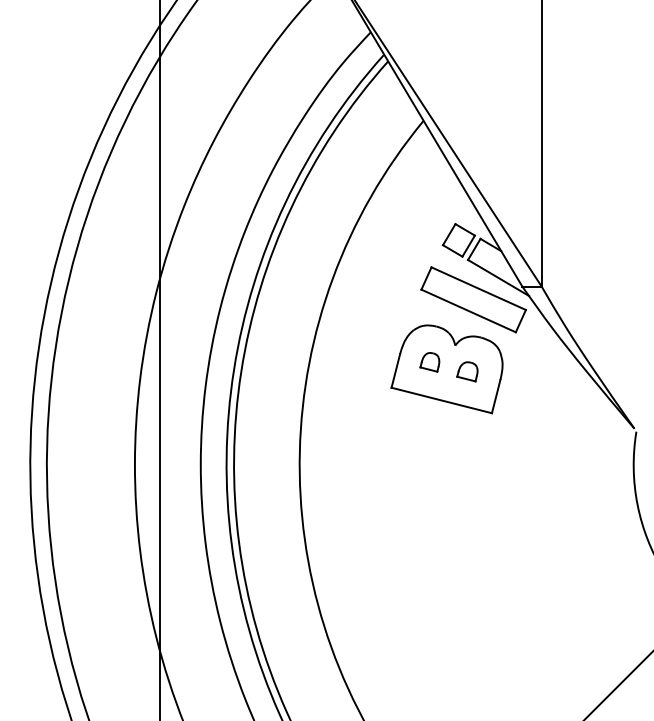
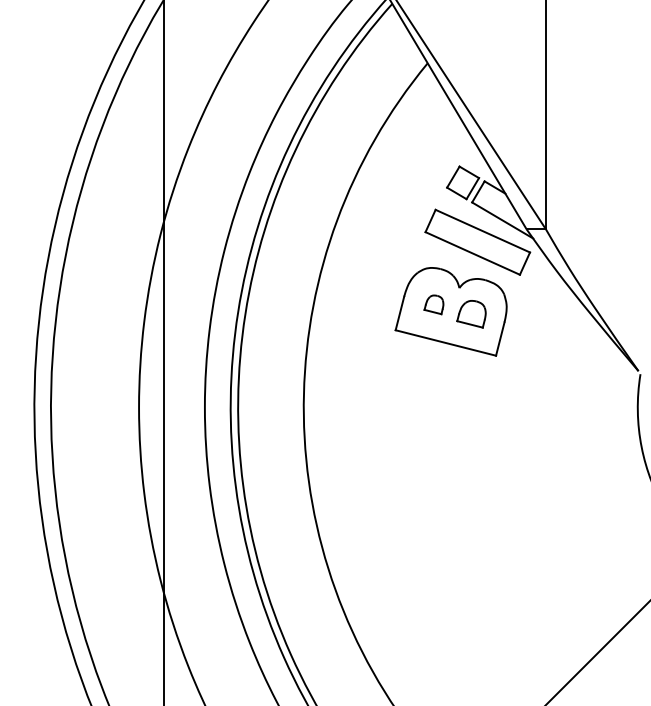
part: (467, 371) -> (471, 313), size x1.4

